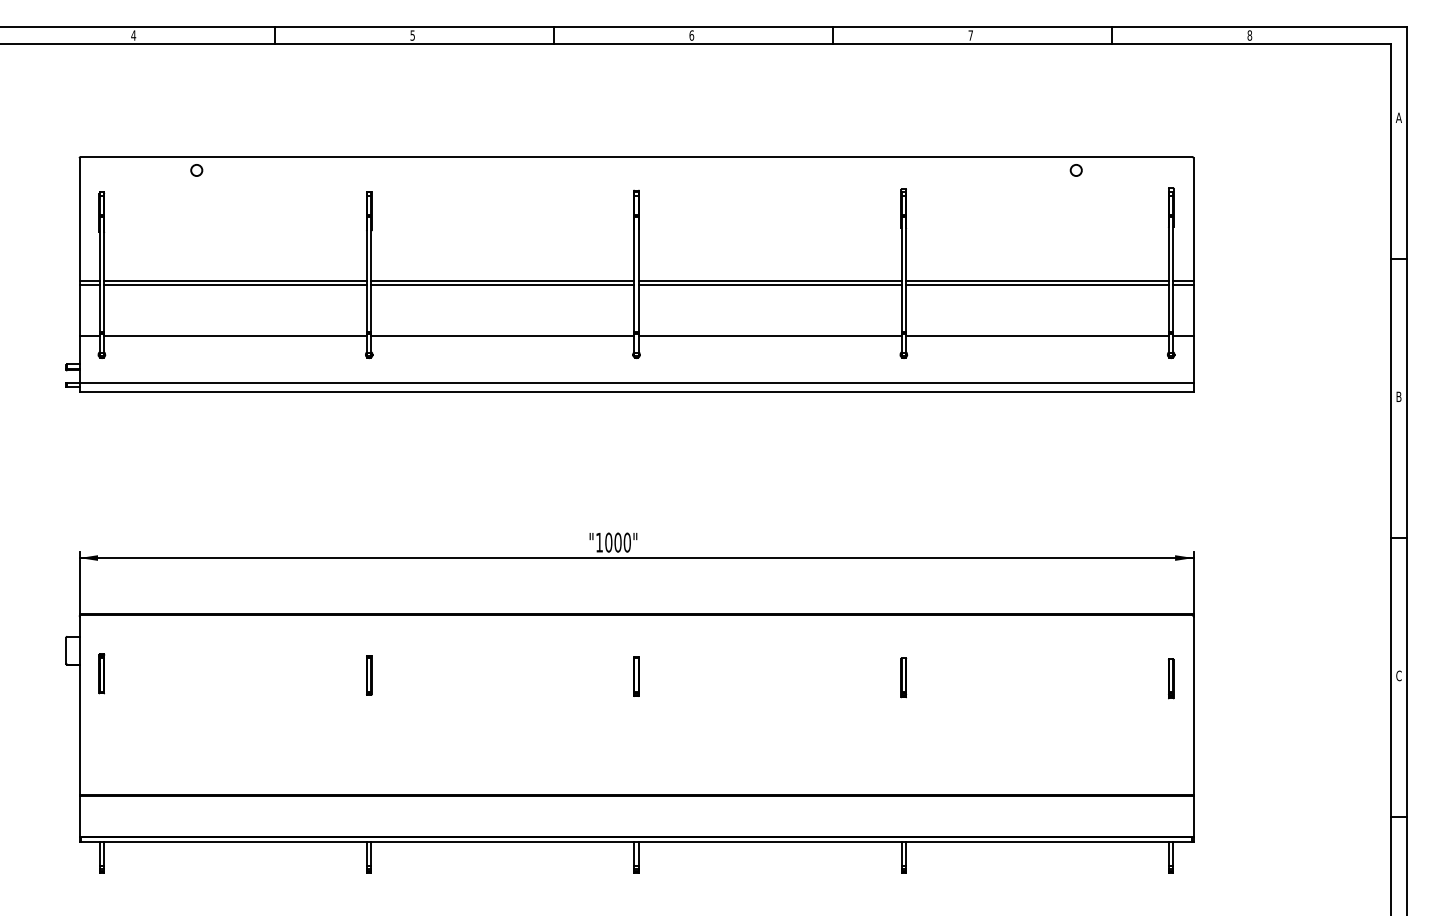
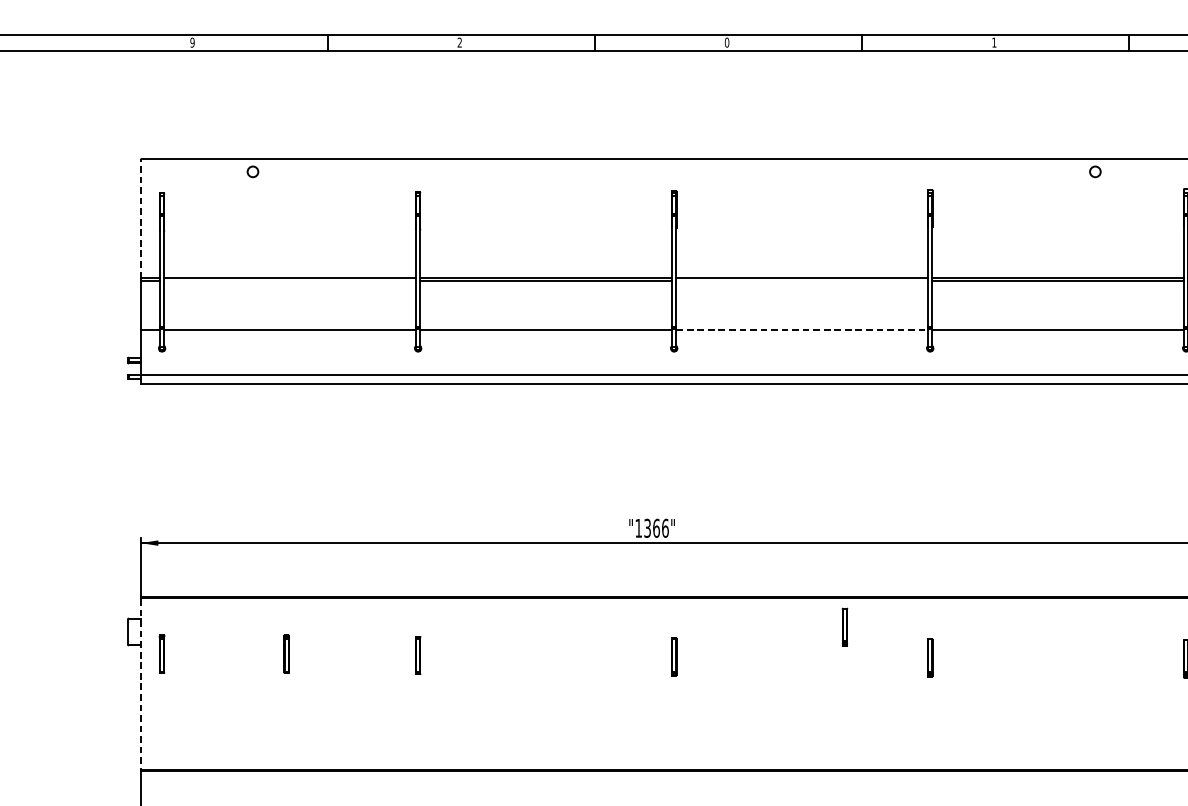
text: (133, 35) -> (192, 42), 4 -> 9
text: (412, 35) -> (459, 42), 5 -> 2
text: (691, 35) -> (726, 42), 6 -> 0
text: (970, 35) -> (994, 42), 7 -> 1
line: (79, 219) -> (140, 218), solid -> dashed
line: (235, 284) -> (290, 281), removed
line: (769, 284) -> (801, 281), removed
line: (770, 335) -> (802, 329), solid -> dashed
text: (618, 542) -> (656, 528), "1000" -> "1366"
part: (814, 645) -> (844, 626), added
part: (231, 673) -> (286, 653), added
line: (79, 706) -> (140, 685), solid -> dashed

